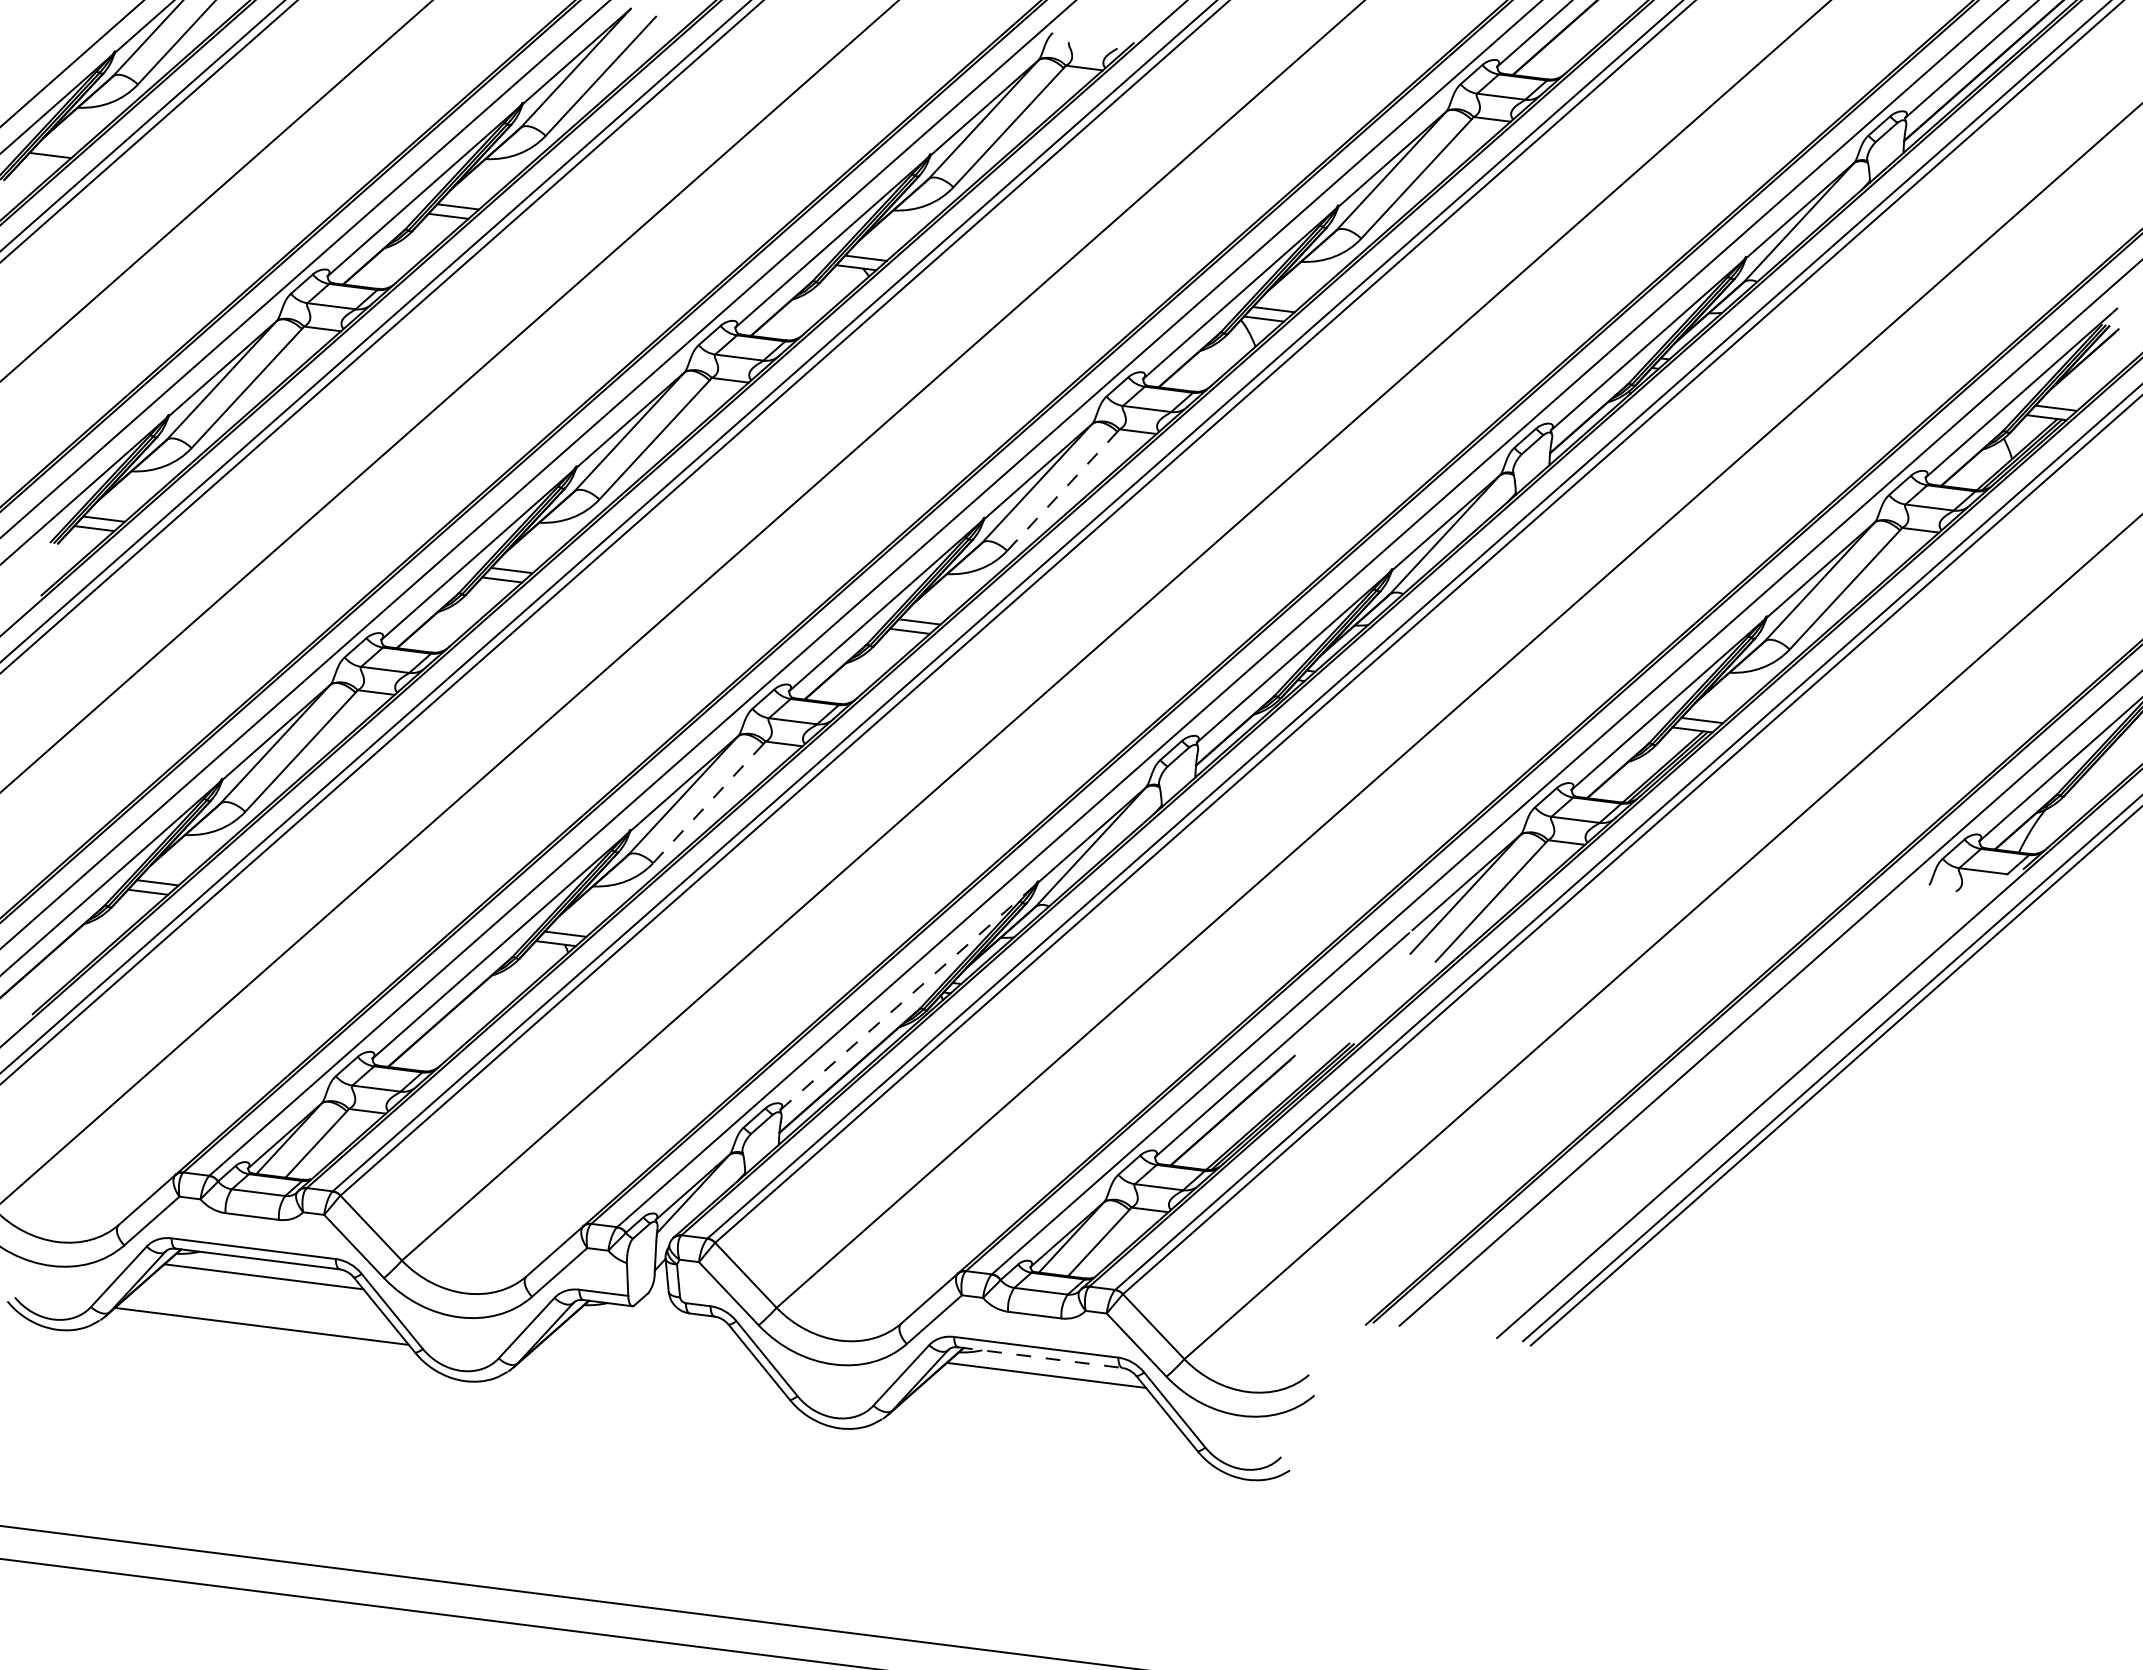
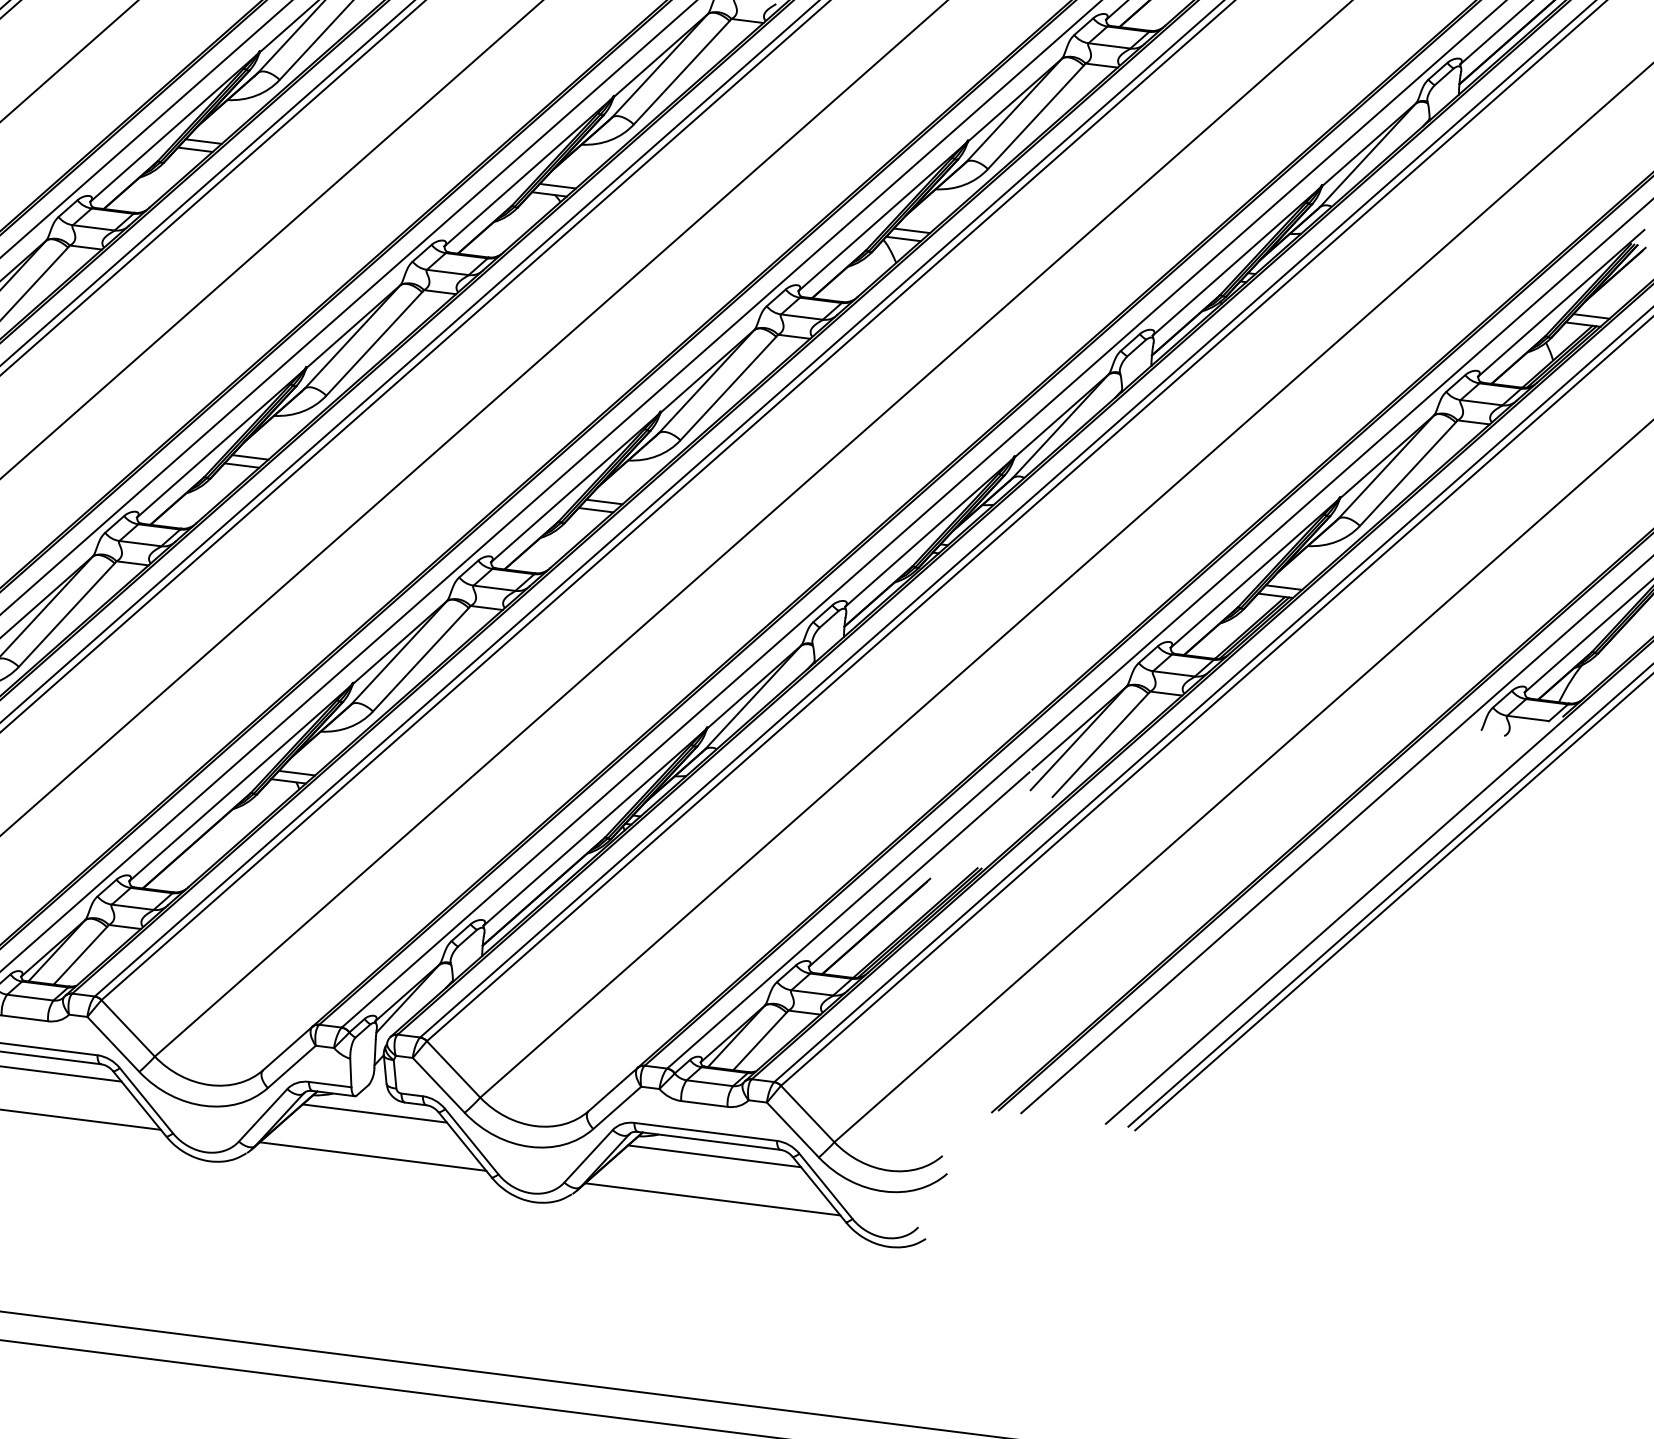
line: (1062, 491) -> (728, 388), dashed -> solid
line: (707, 803) -> (420, 659), dashed -> solid
line: (906, 998) -> (593, 829), dashed -> solid
line: (655, 1325) -> (375, 1112), added
line: (1040, 1357) -> (709, 1140), dashed -> solid
line: (652, 1375) -> (372, 1156), added
line: (1044, 1424) -> (712, 1198), added

